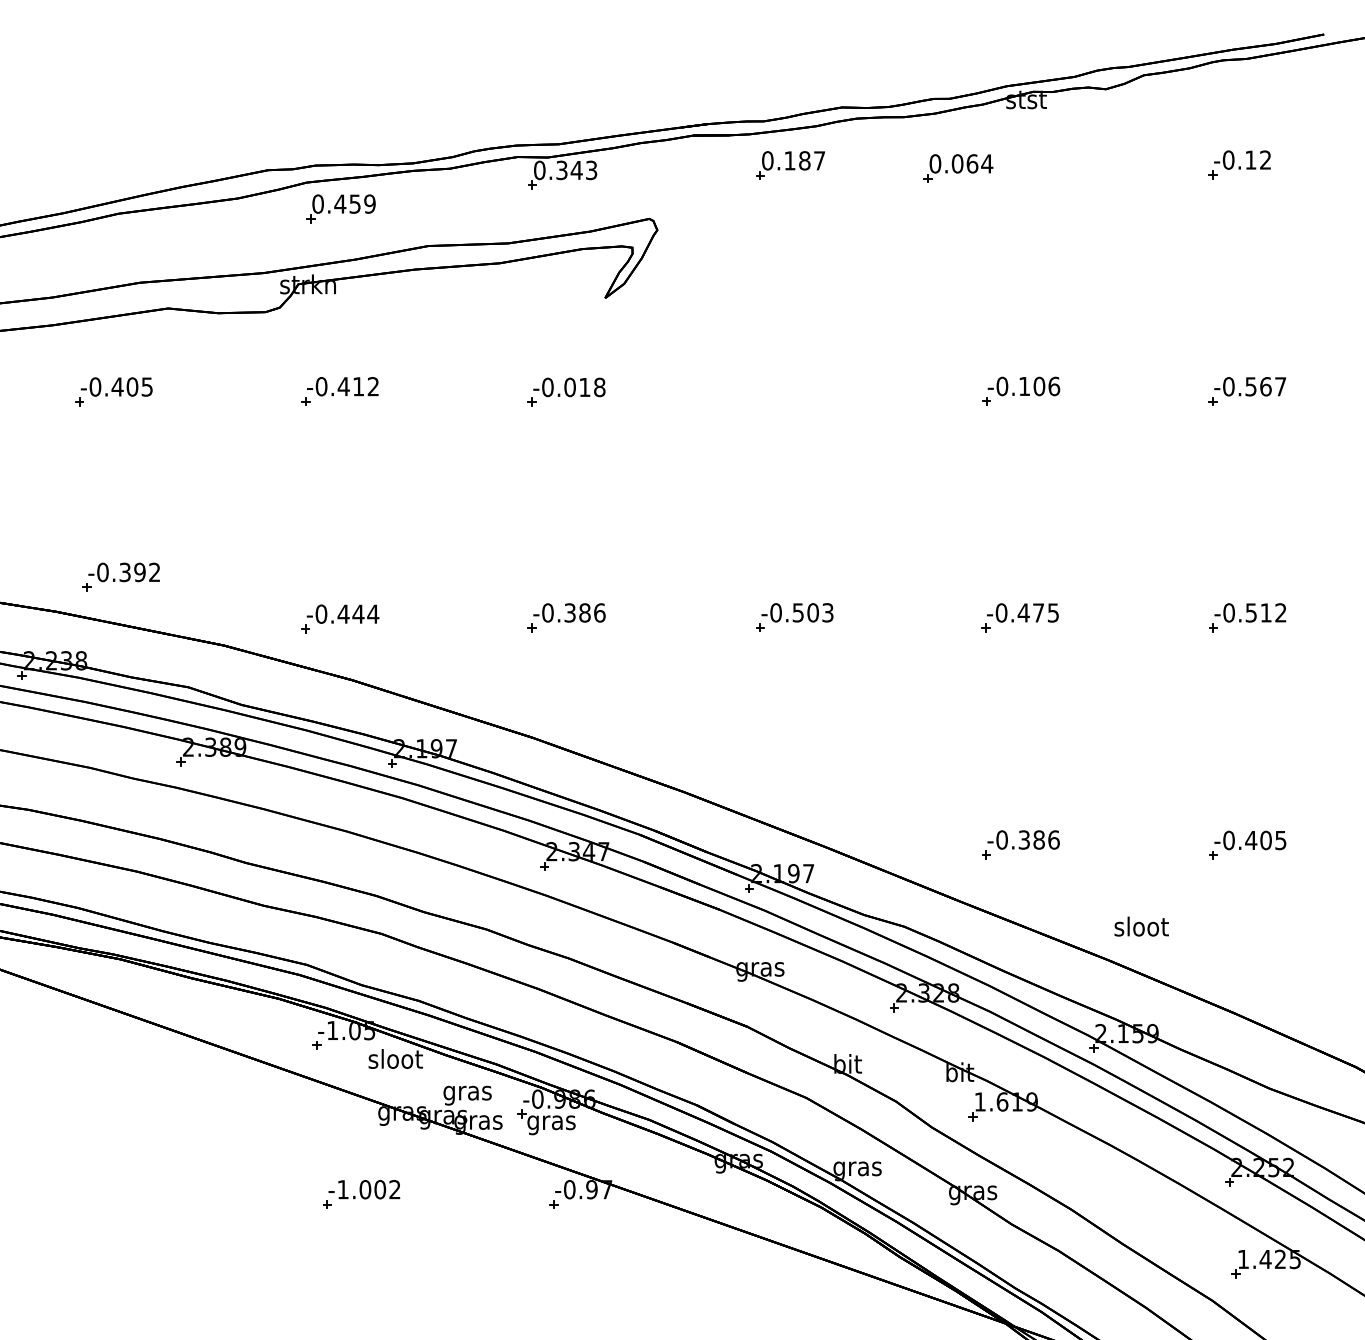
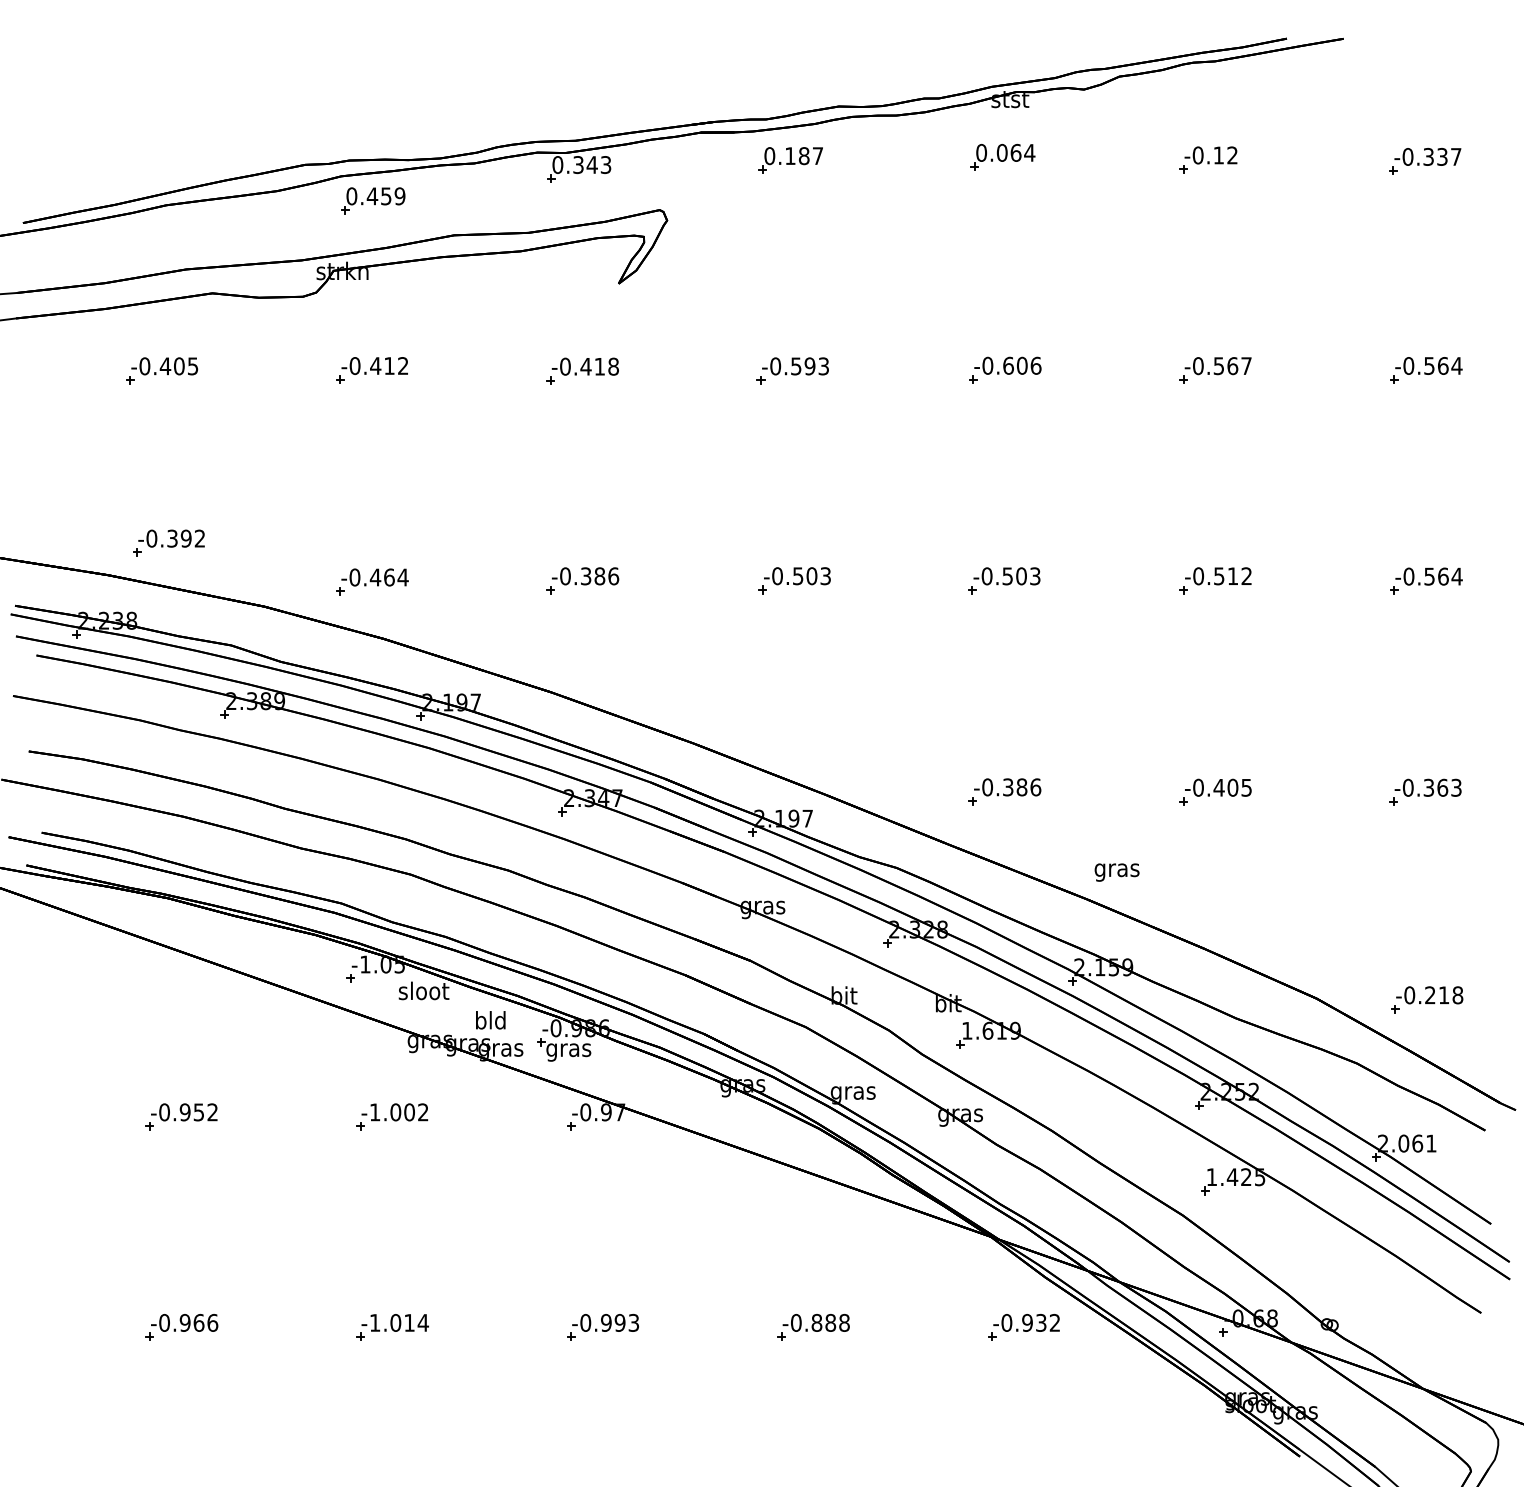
part: (957, 167) -> (1002, 156), moved
text: (1024, 386) -> (1008, 365), -0.106 -> -0.606
text: (569, 387) -> (585, 366), -0.018 -> -0.418
part: (792, 391) -> (792, 370), added
text: (1038, 613) -> (1021, 576), -0.475 -> -0.503
text: (358, 614) -> (389, 577), -0.444 -> -0.464
text: (1141, 928) -> (1117, 869), sloot -> gras
text: (467, 1092) -> (490, 1022), gras -> bld
part: (134, 1194) -> (181, 1116), added

